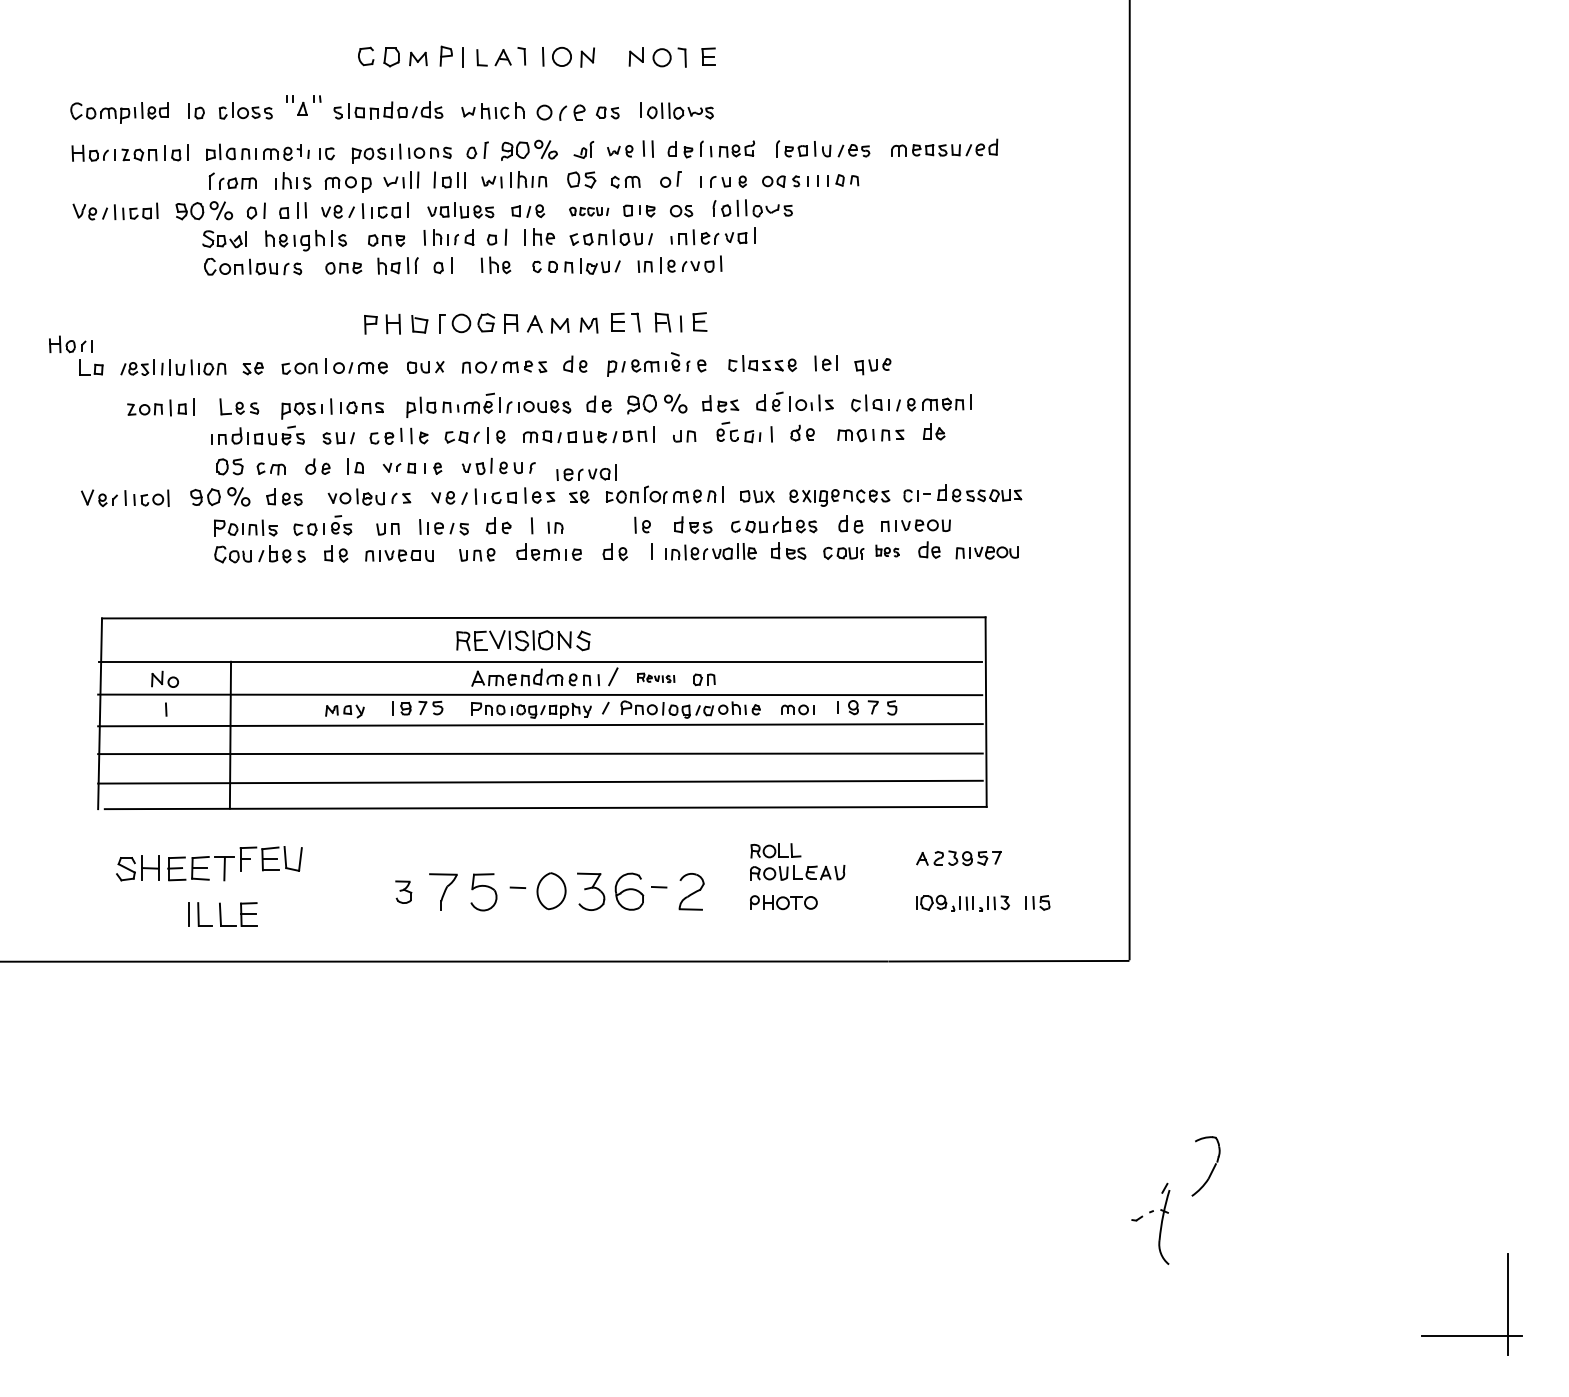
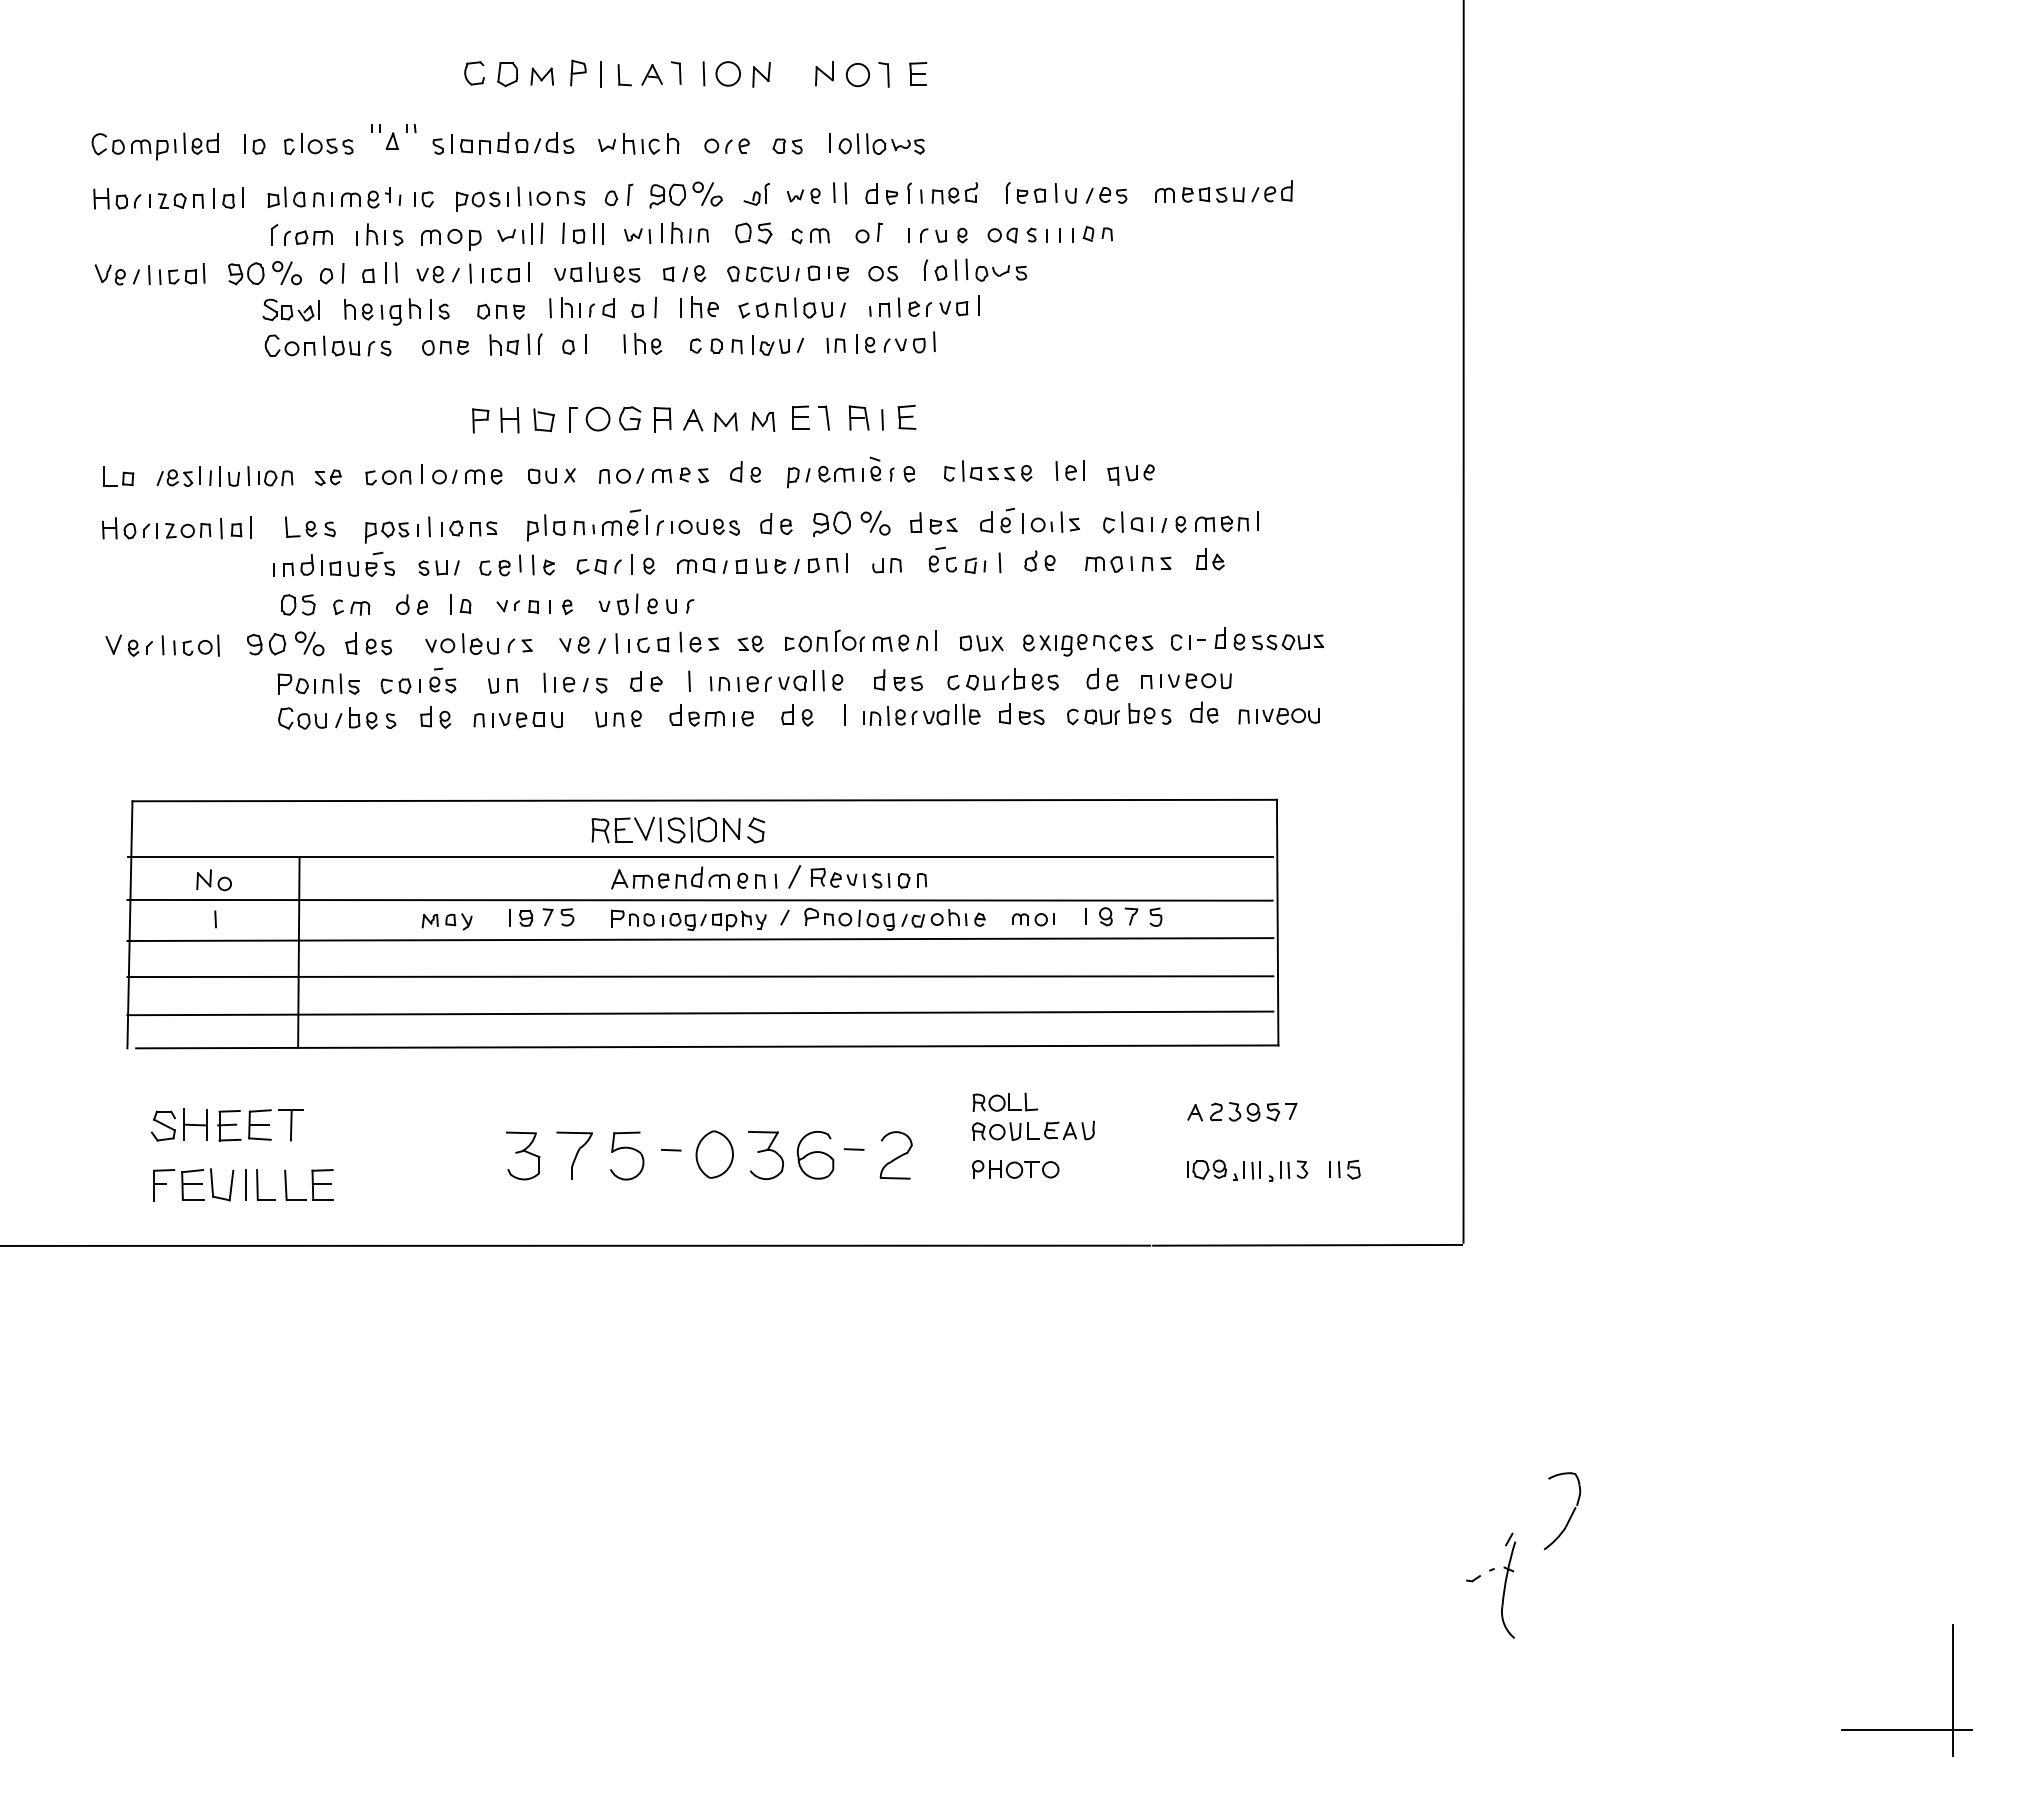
part: (560, 112) -> (726, 145), size x0.71
part: (589, 211) -> (763, 274), size x1.43
part: (70, 344) -> (129, 528), moved
part: (586, 472) -> (775, 681), moved
part: (887, 550) -> (1149, 713), size x1.43
part: (656, 678) -> (850, 878), size x1.67
part: (271, 858) -> (193, 1184), moved
part: (403, 891) -> (523, 1155), size x1.67

